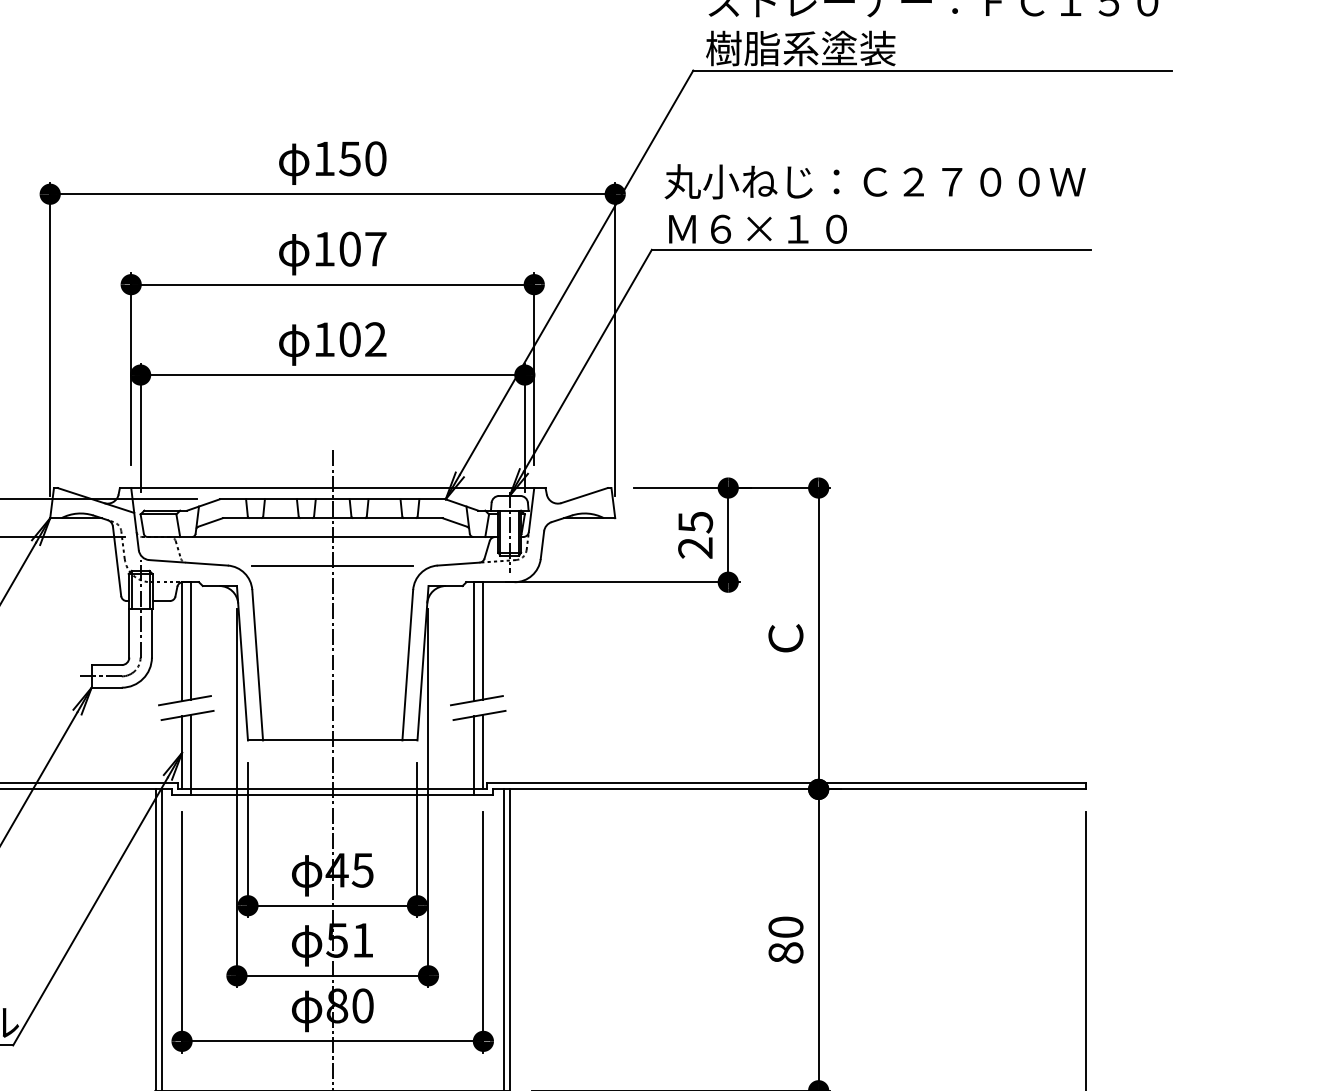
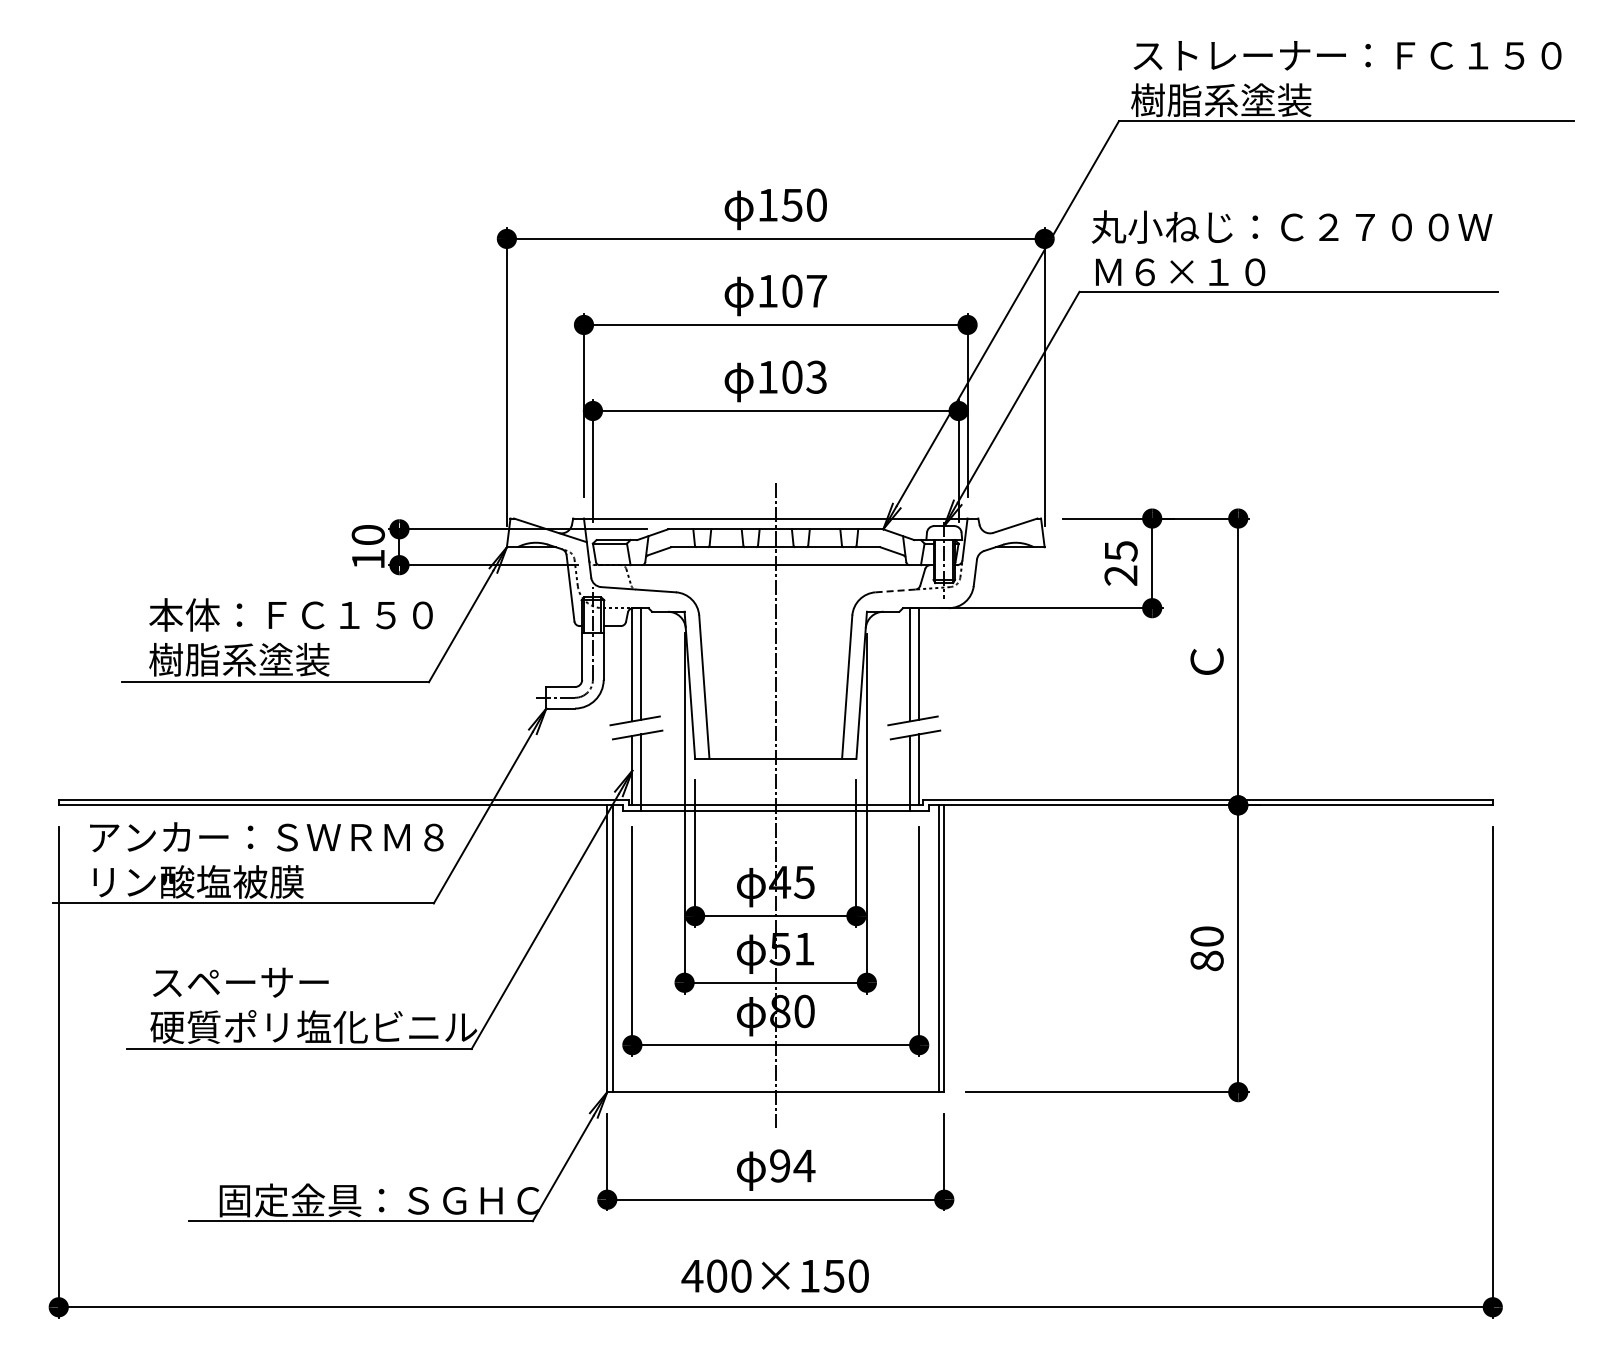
text: (375, 339) -> (816, 377), 102 -> 103
line: (458, 563) -> (895, 590), solid -> dashed
line: (332, 565) -> (775, 592), removed

